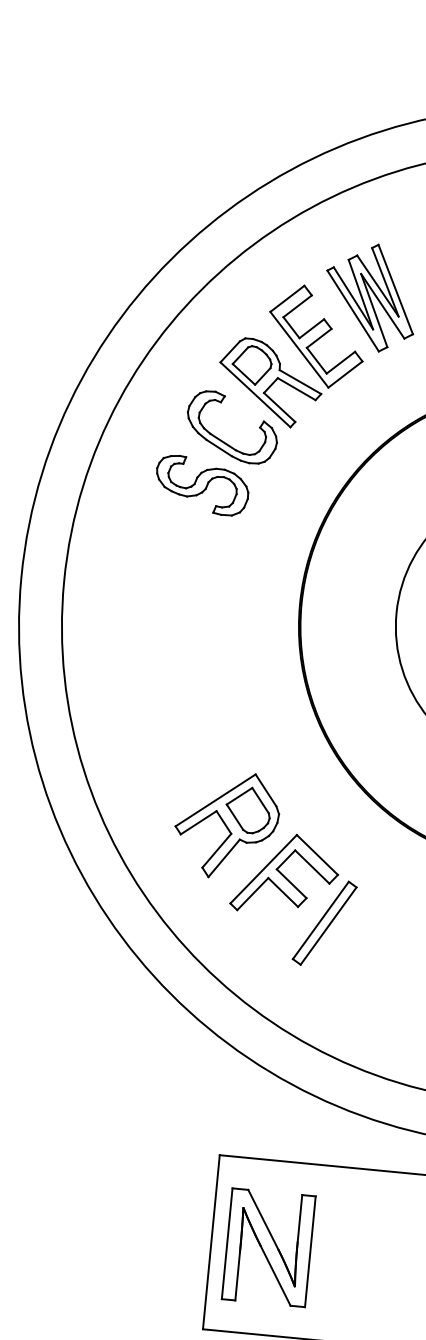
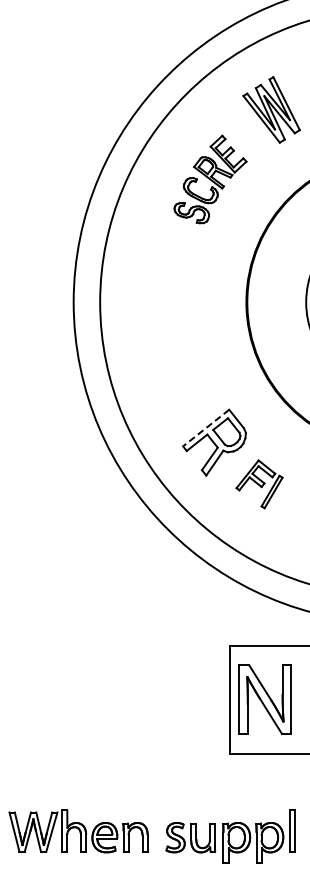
part: (261, 400) -> (210, 179), size x0.6
line: (214, 800) -> (205, 428), solid -> dashed
part: (292, 899) -> (259, 484), size x0.6

